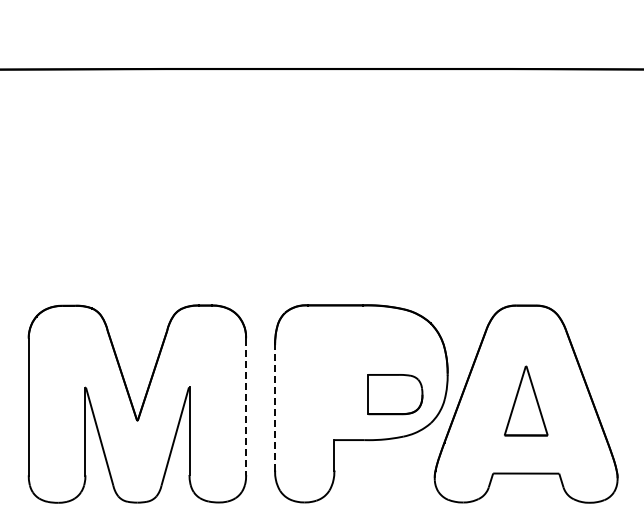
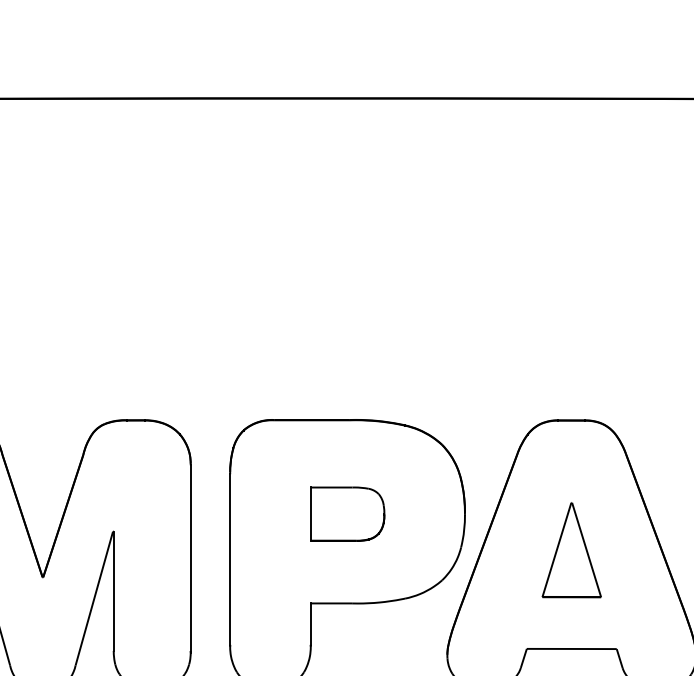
part: (395, 394) -> (347, 514), moved
line: (246, 407) -> (191, 559), dashed -> solid
line: (275, 407) -> (230, 559), dashed -> solid

